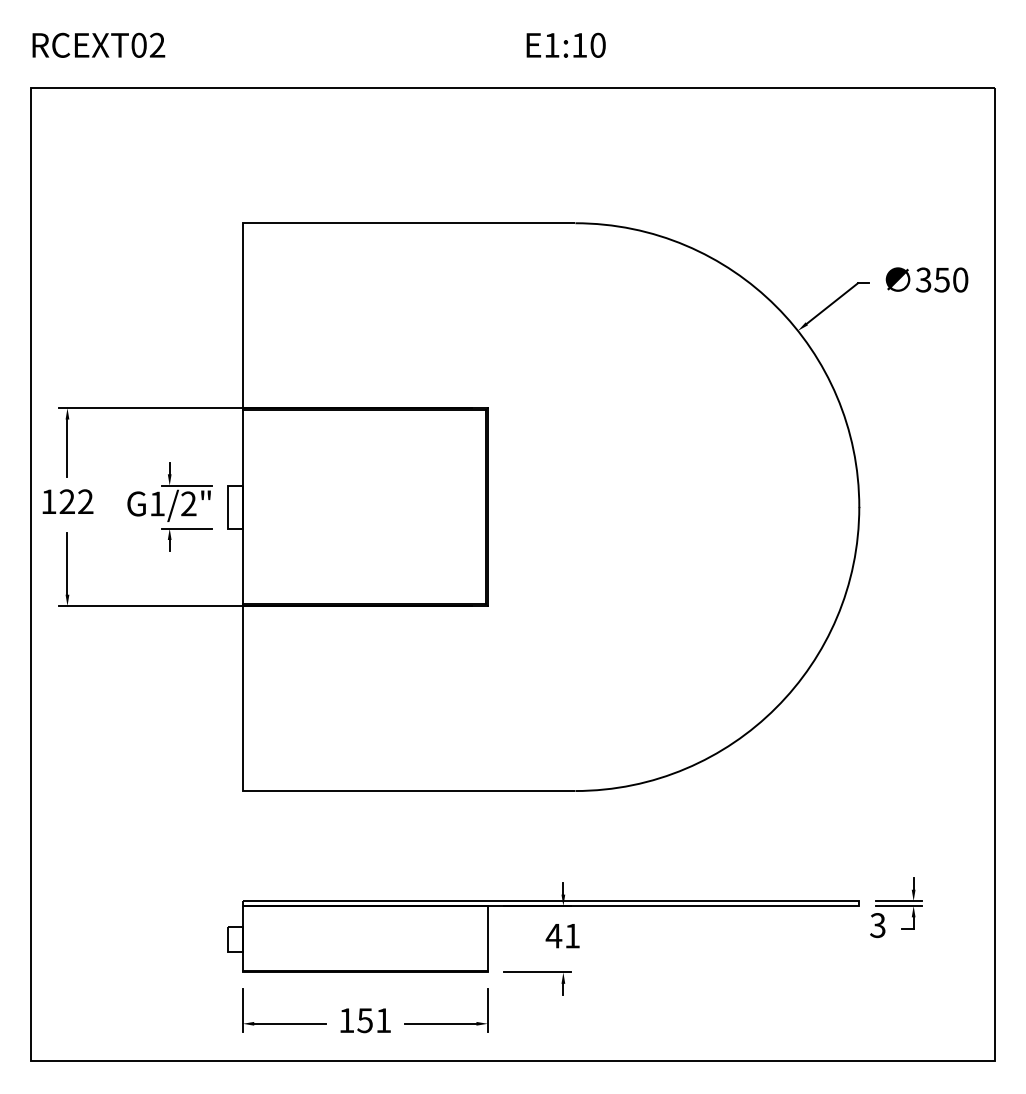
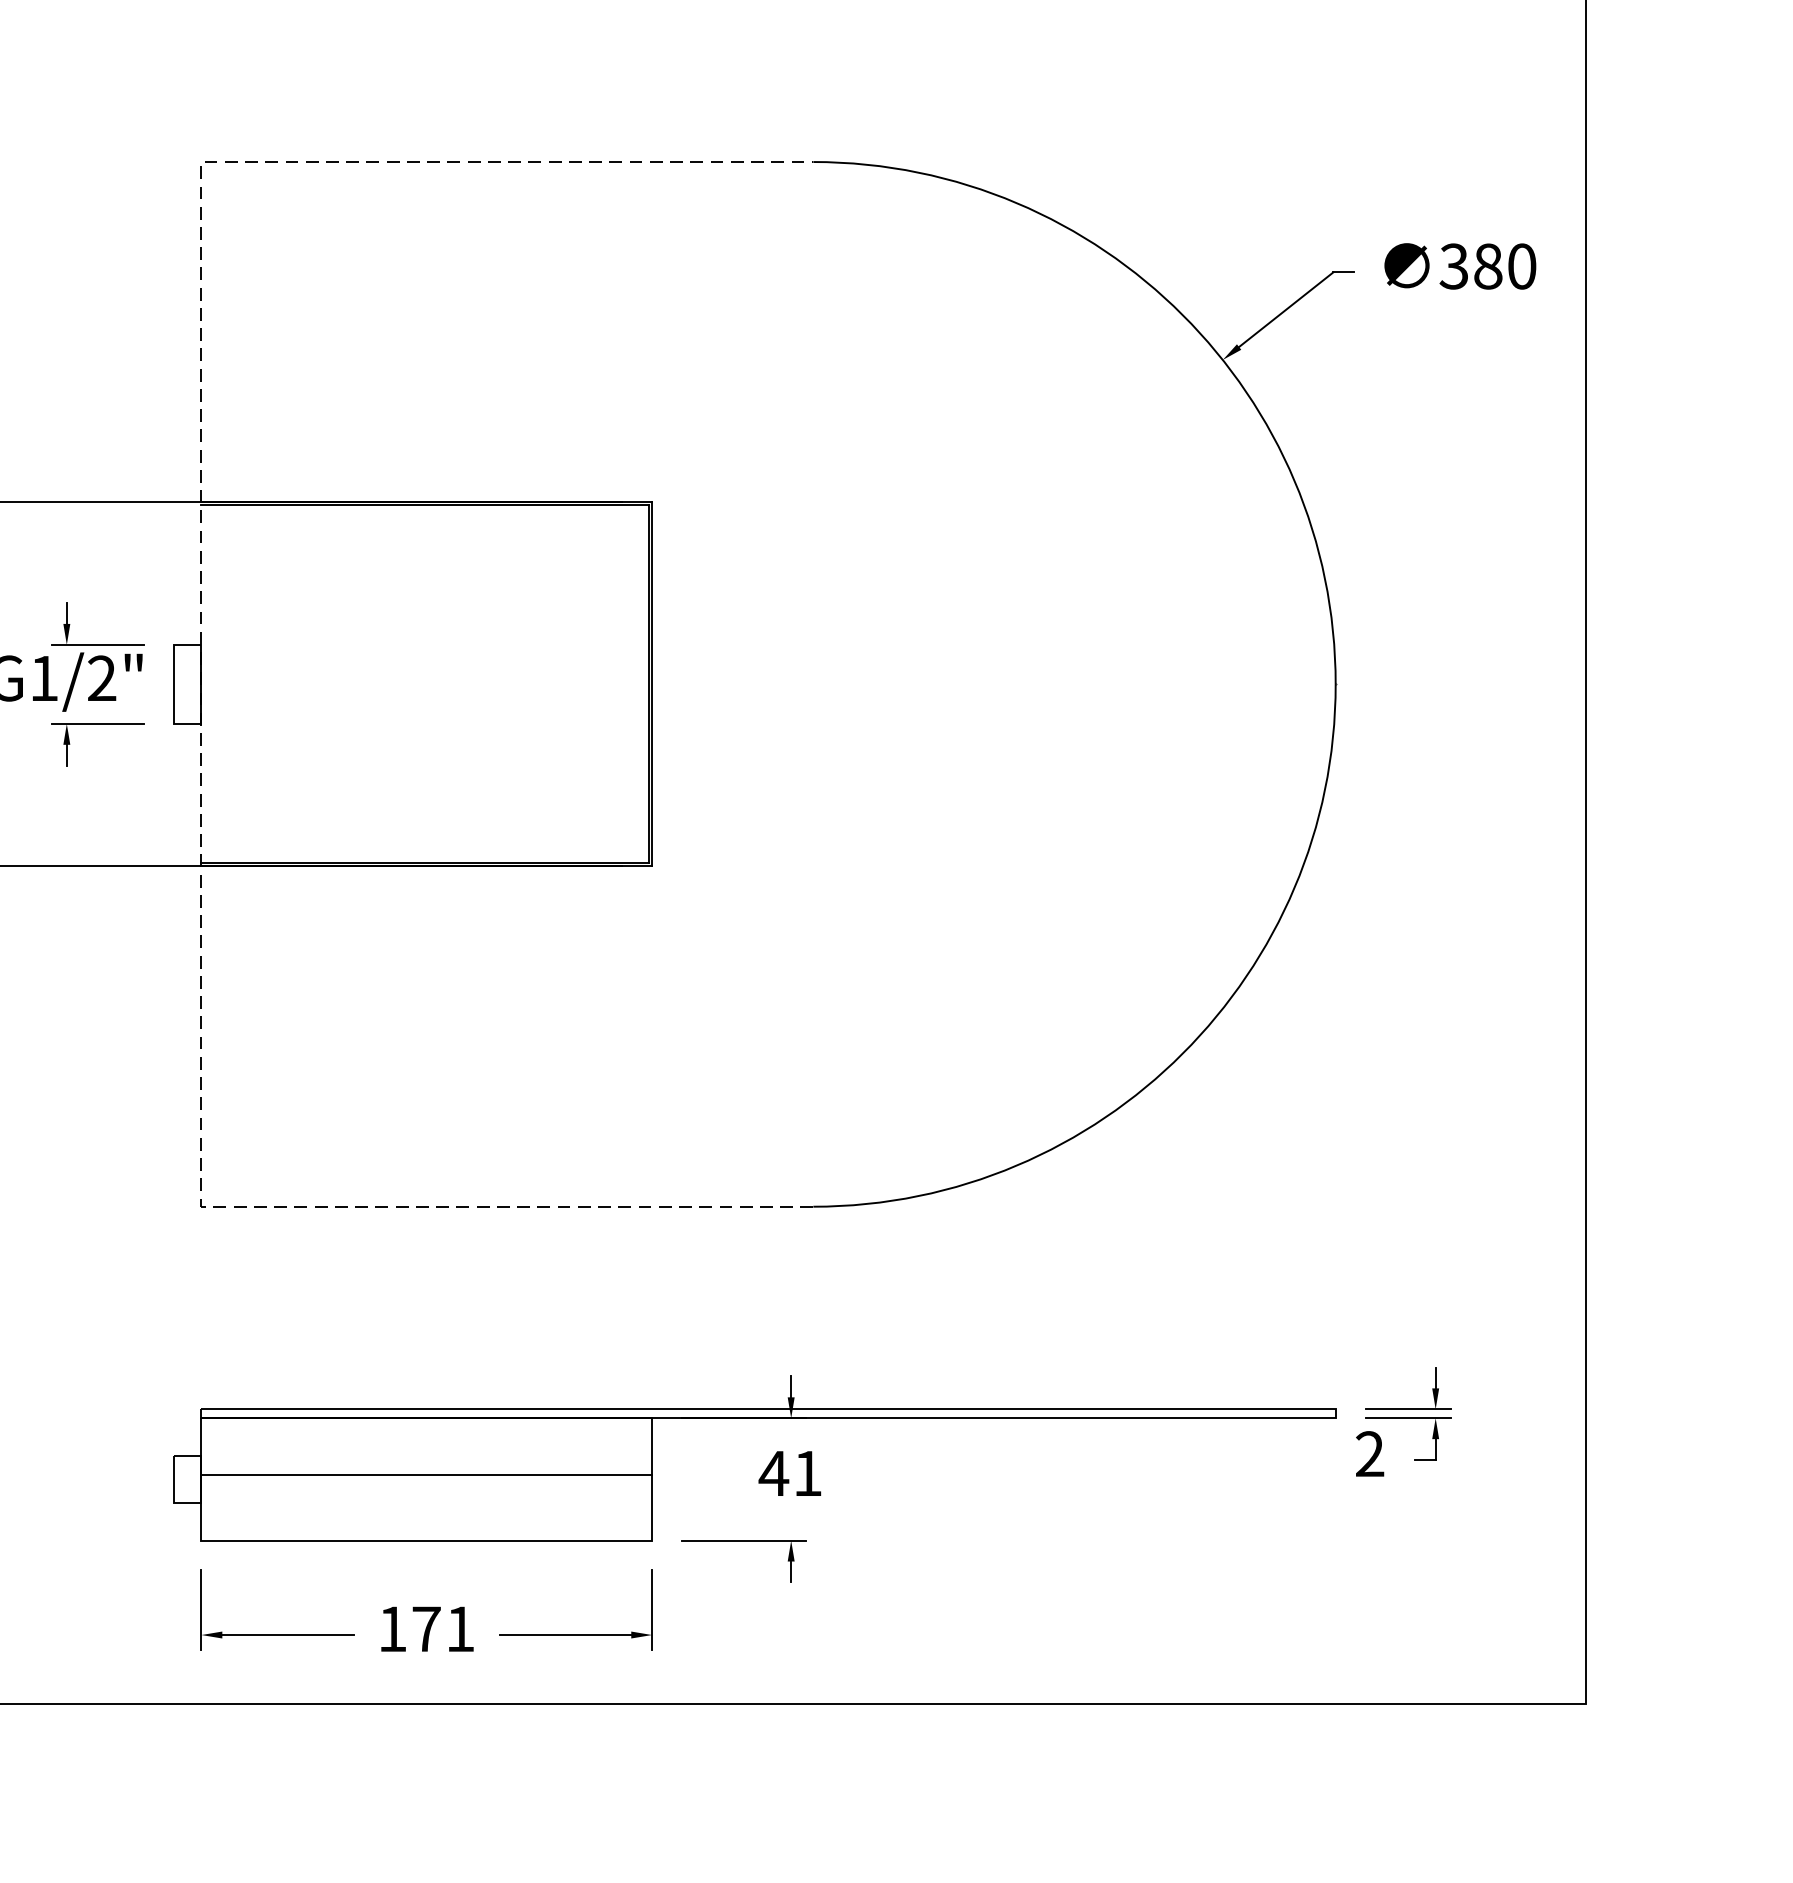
text: (941, 279) -> (1486, 265), 350 -> 380
line: (242, 507) -> (200, 685), solid -> dashed
text: (877, 925) -> (1369, 1454), 3 -> 2
line: (364, 970) -> (425, 1474), moved
text: (364, 1020) -> (425, 1628), 151 -> 171

